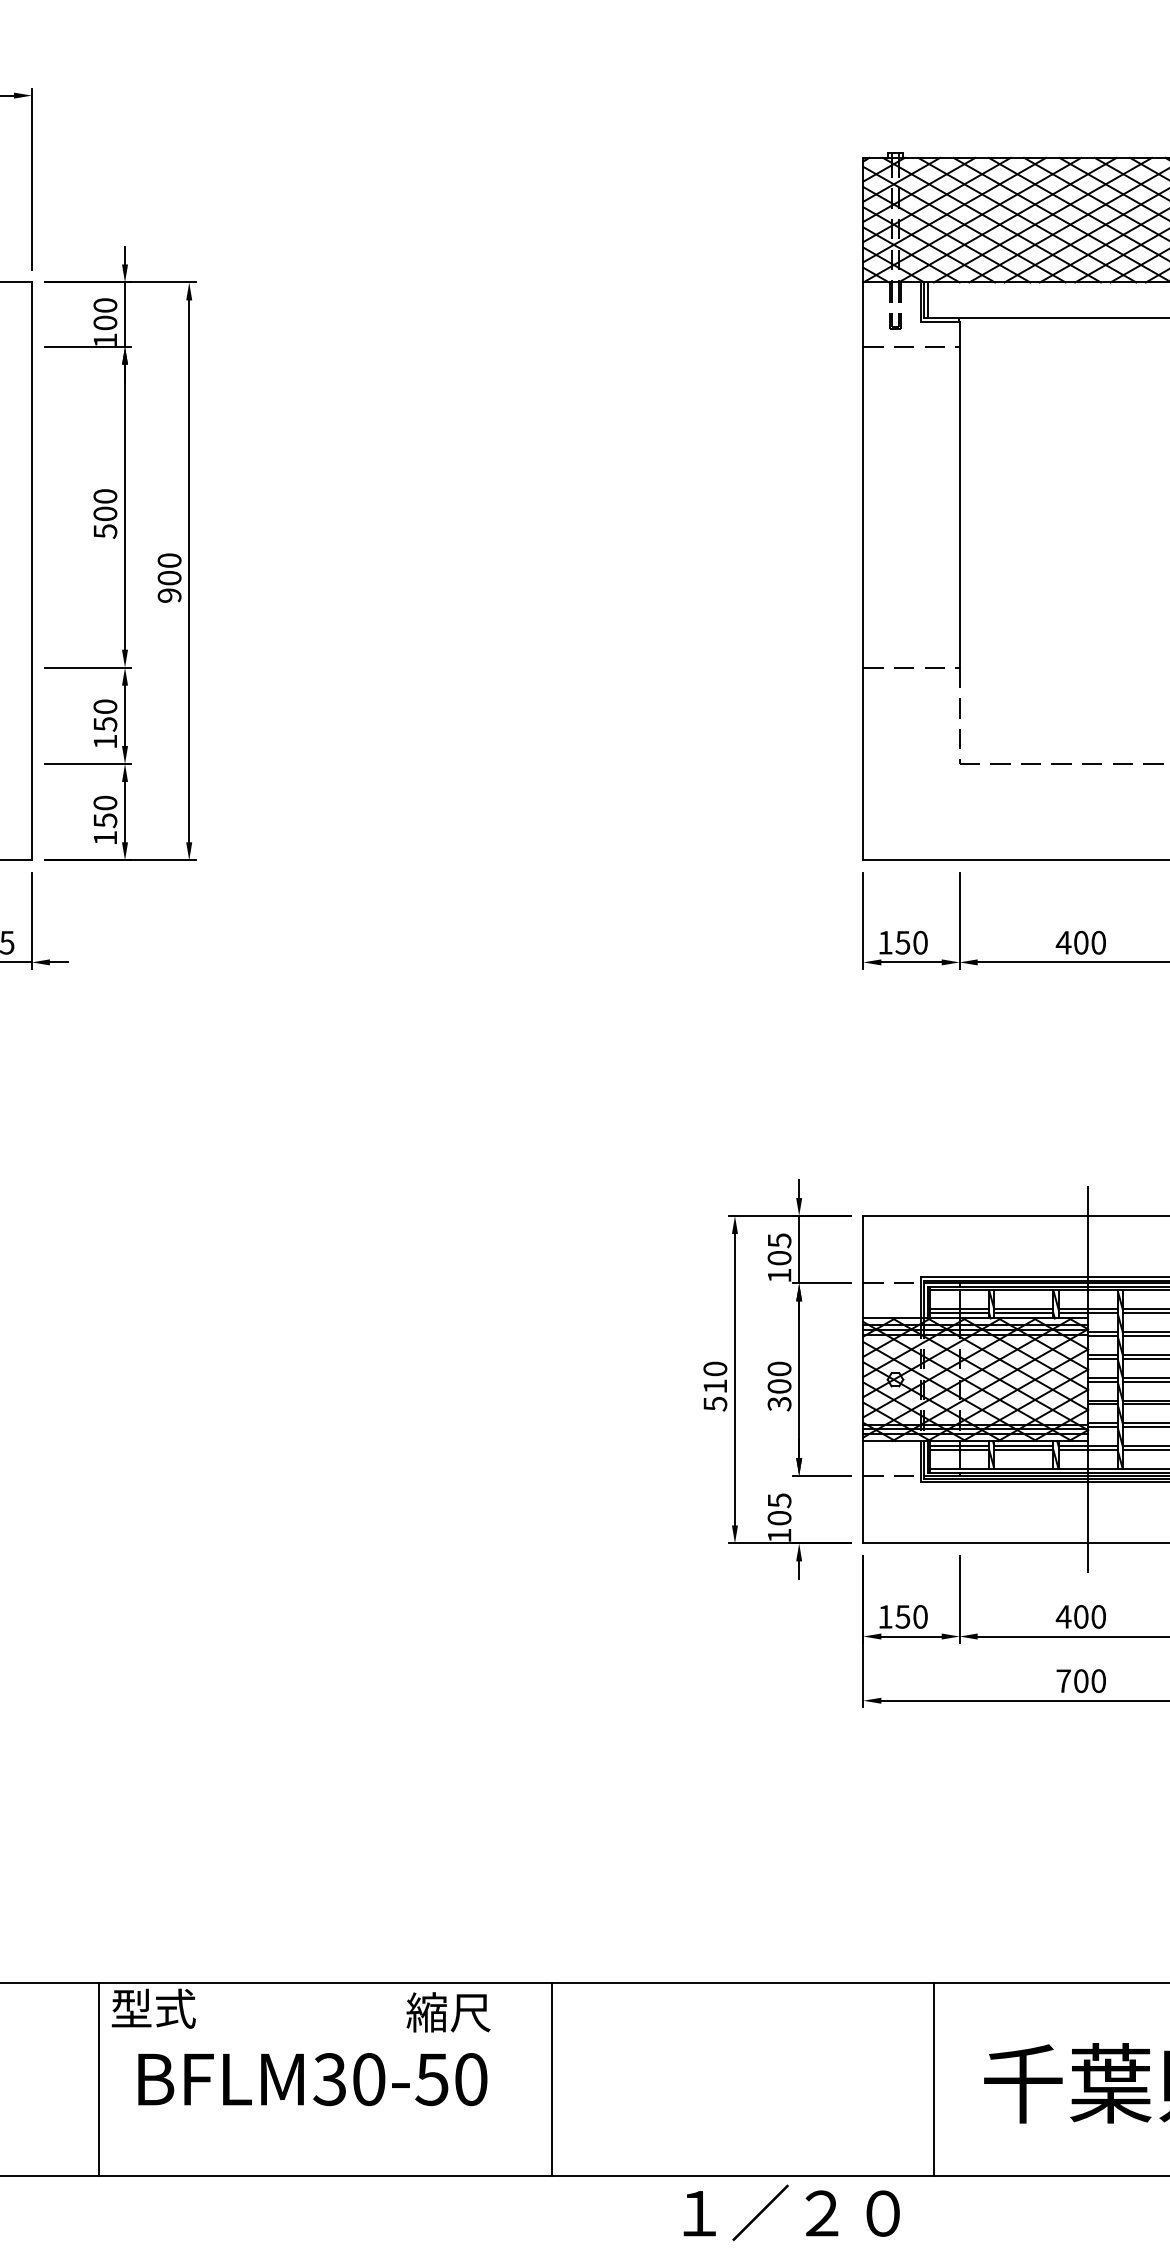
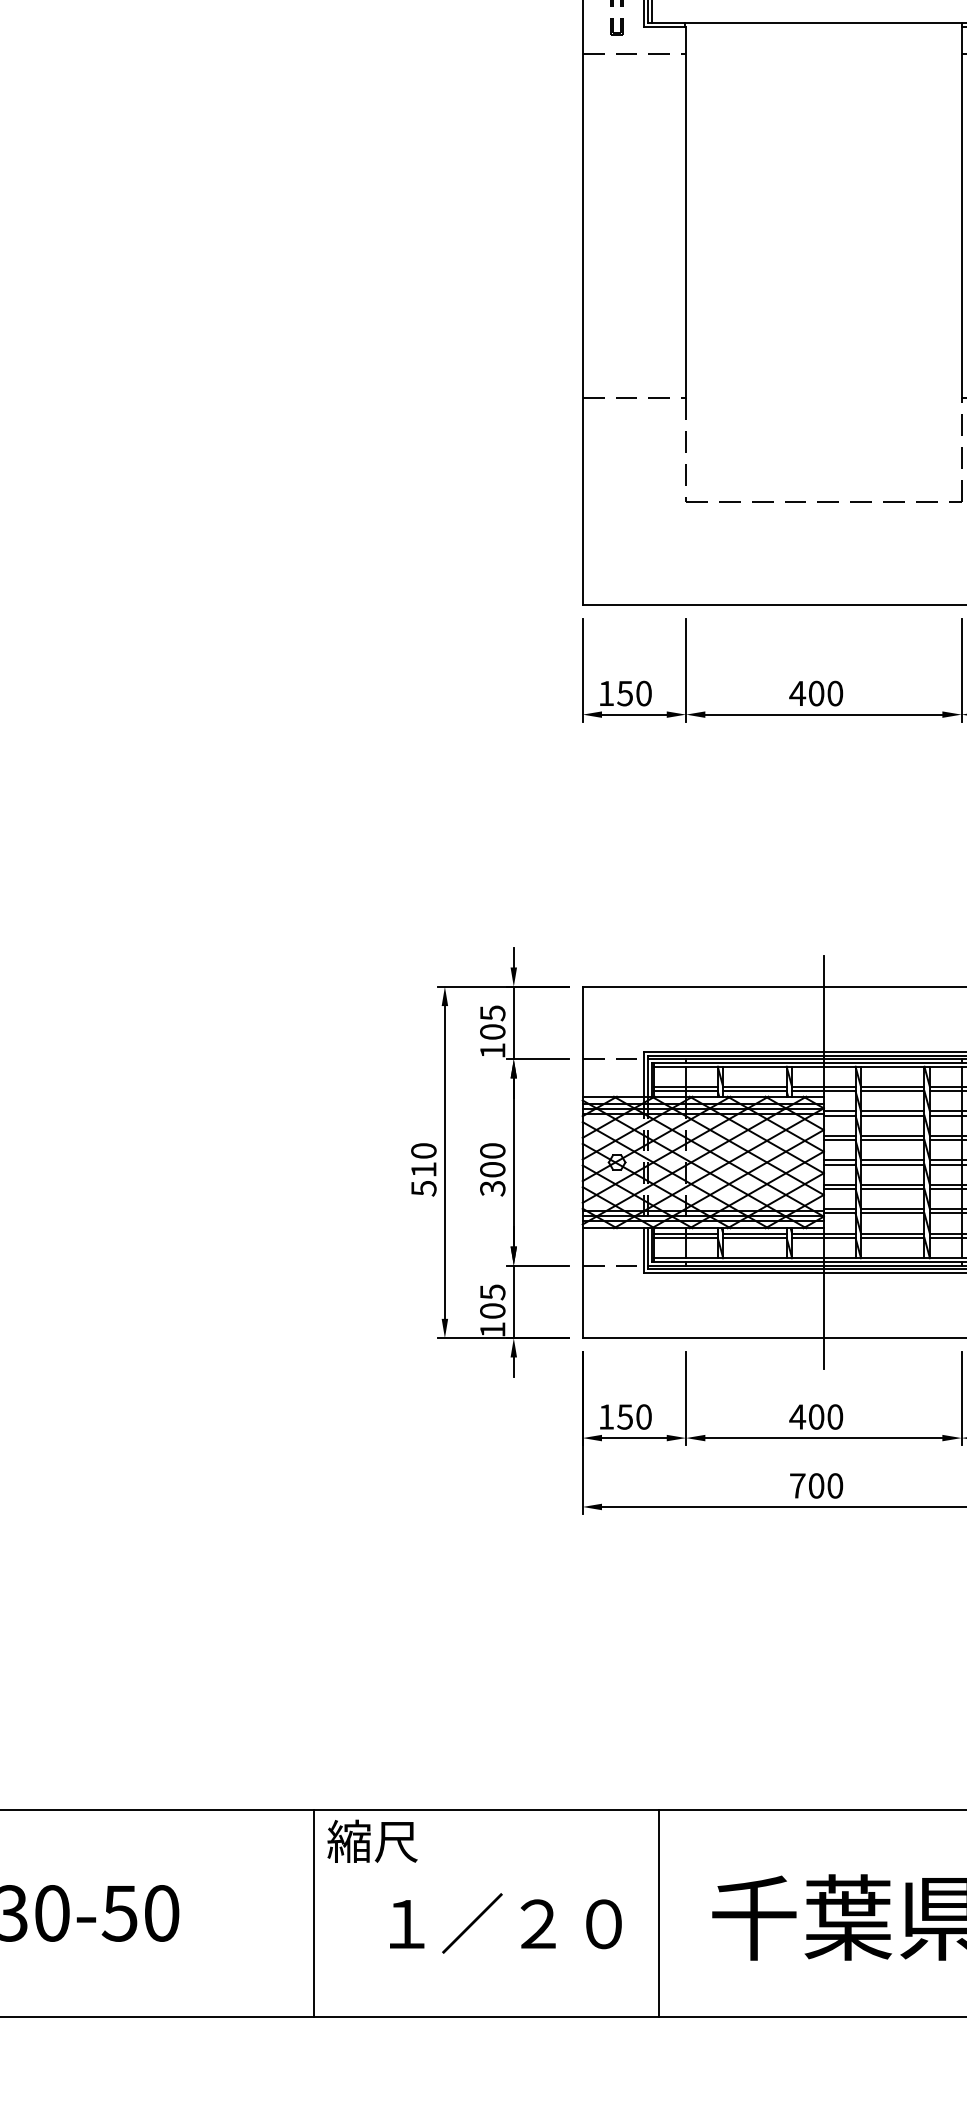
line: (799, 1509) -> (514, 1301), added
text: (448, 2012) -> (372, 1841), moved
line: (551, 2079) -> (313, 1913), moved
text: (791, 2212) -> (505, 1923), moved

